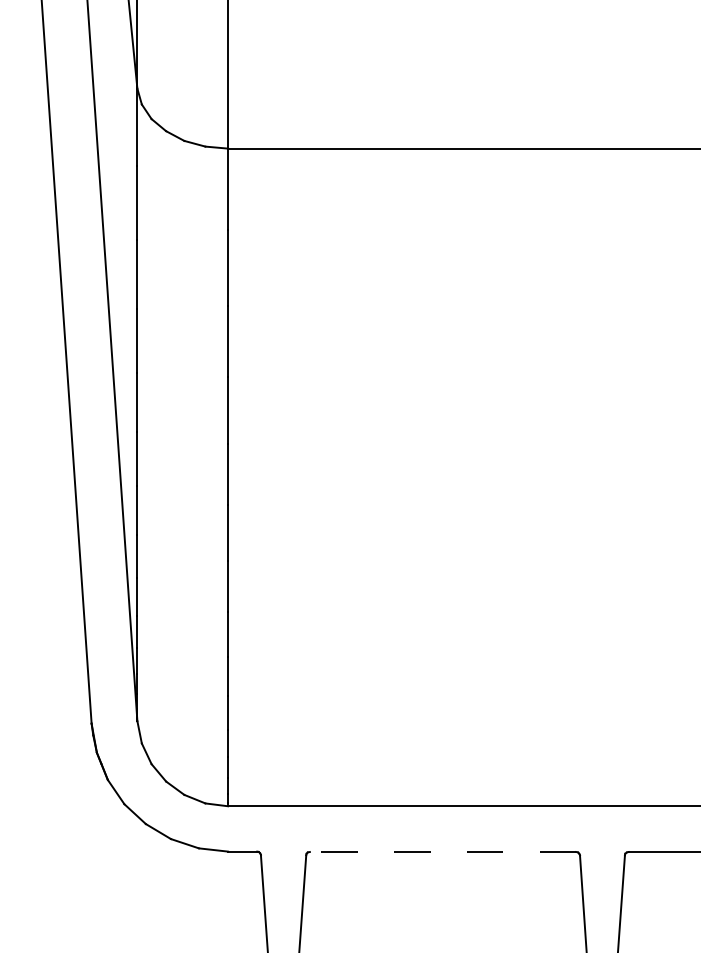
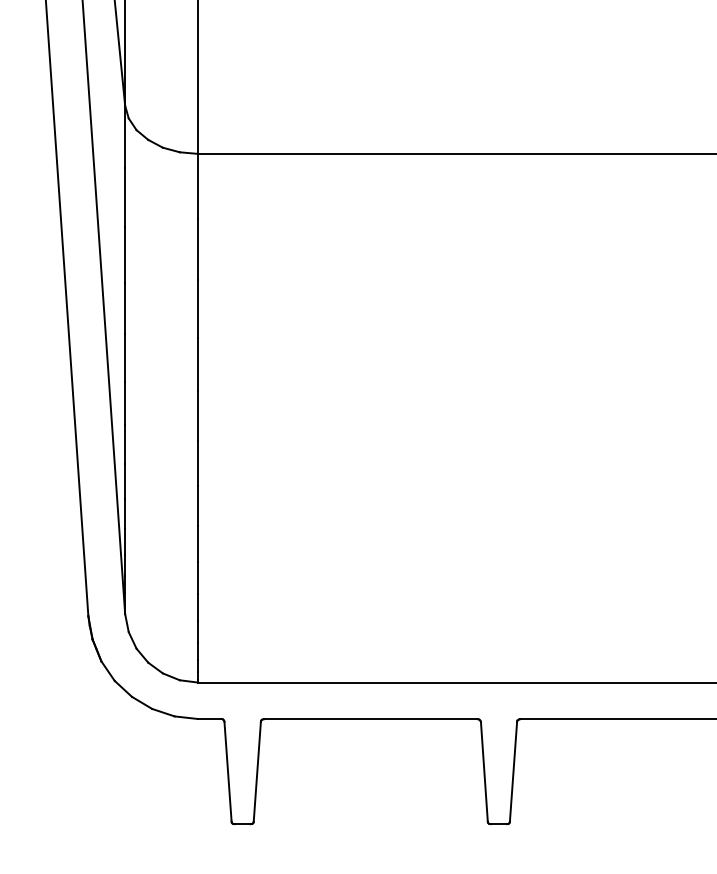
line: (442, 852) -> (370, 719), dashed -> solid

